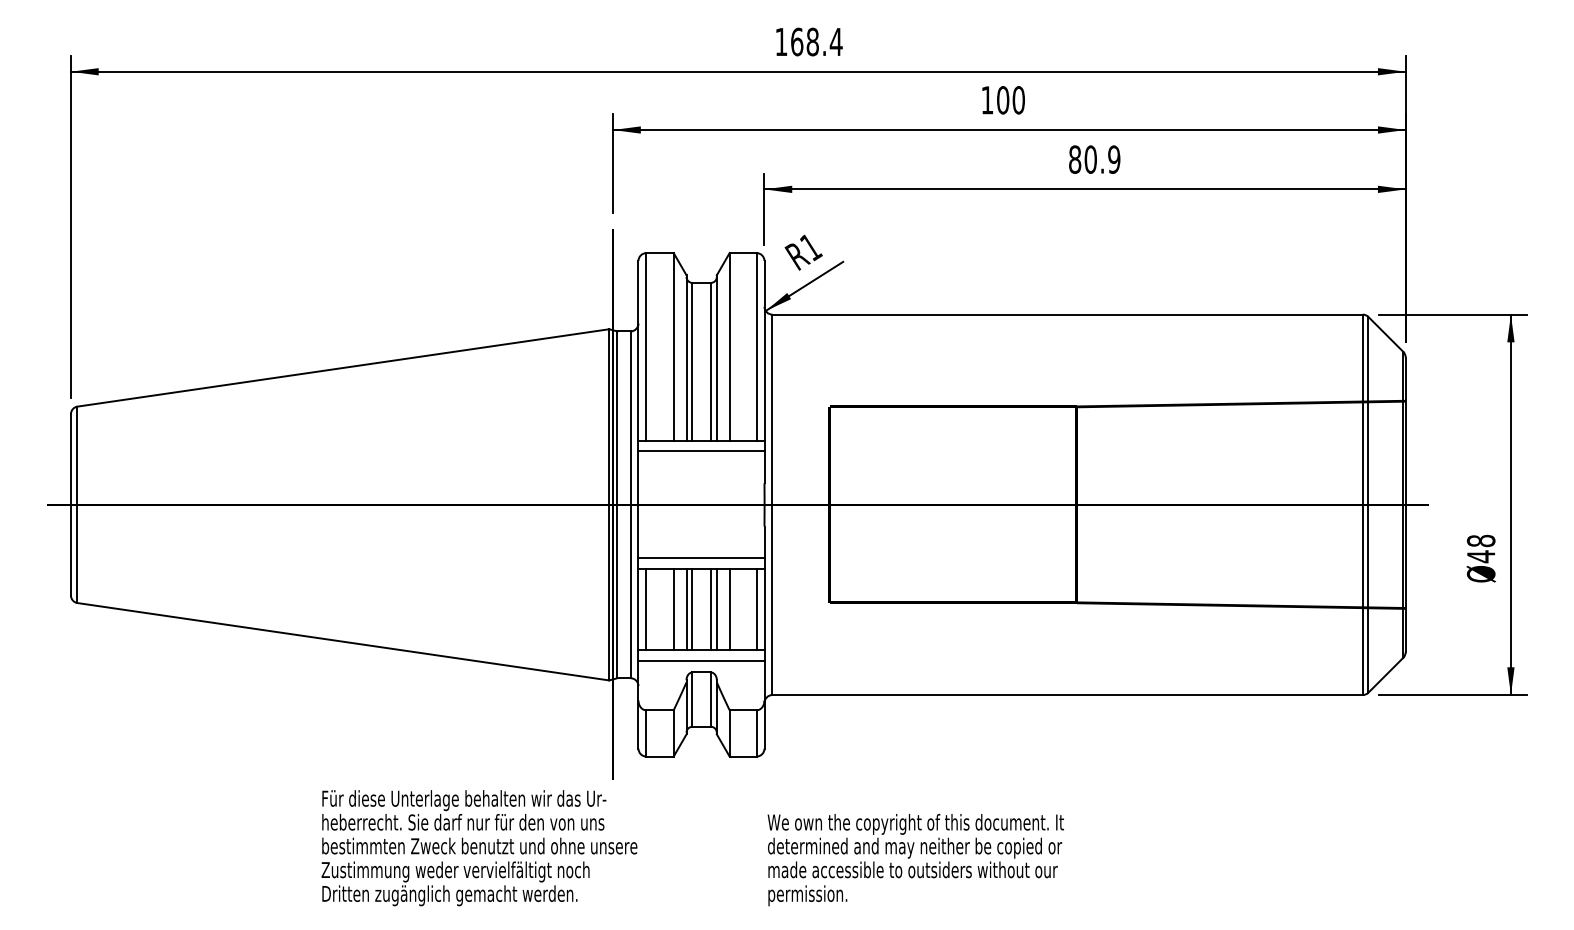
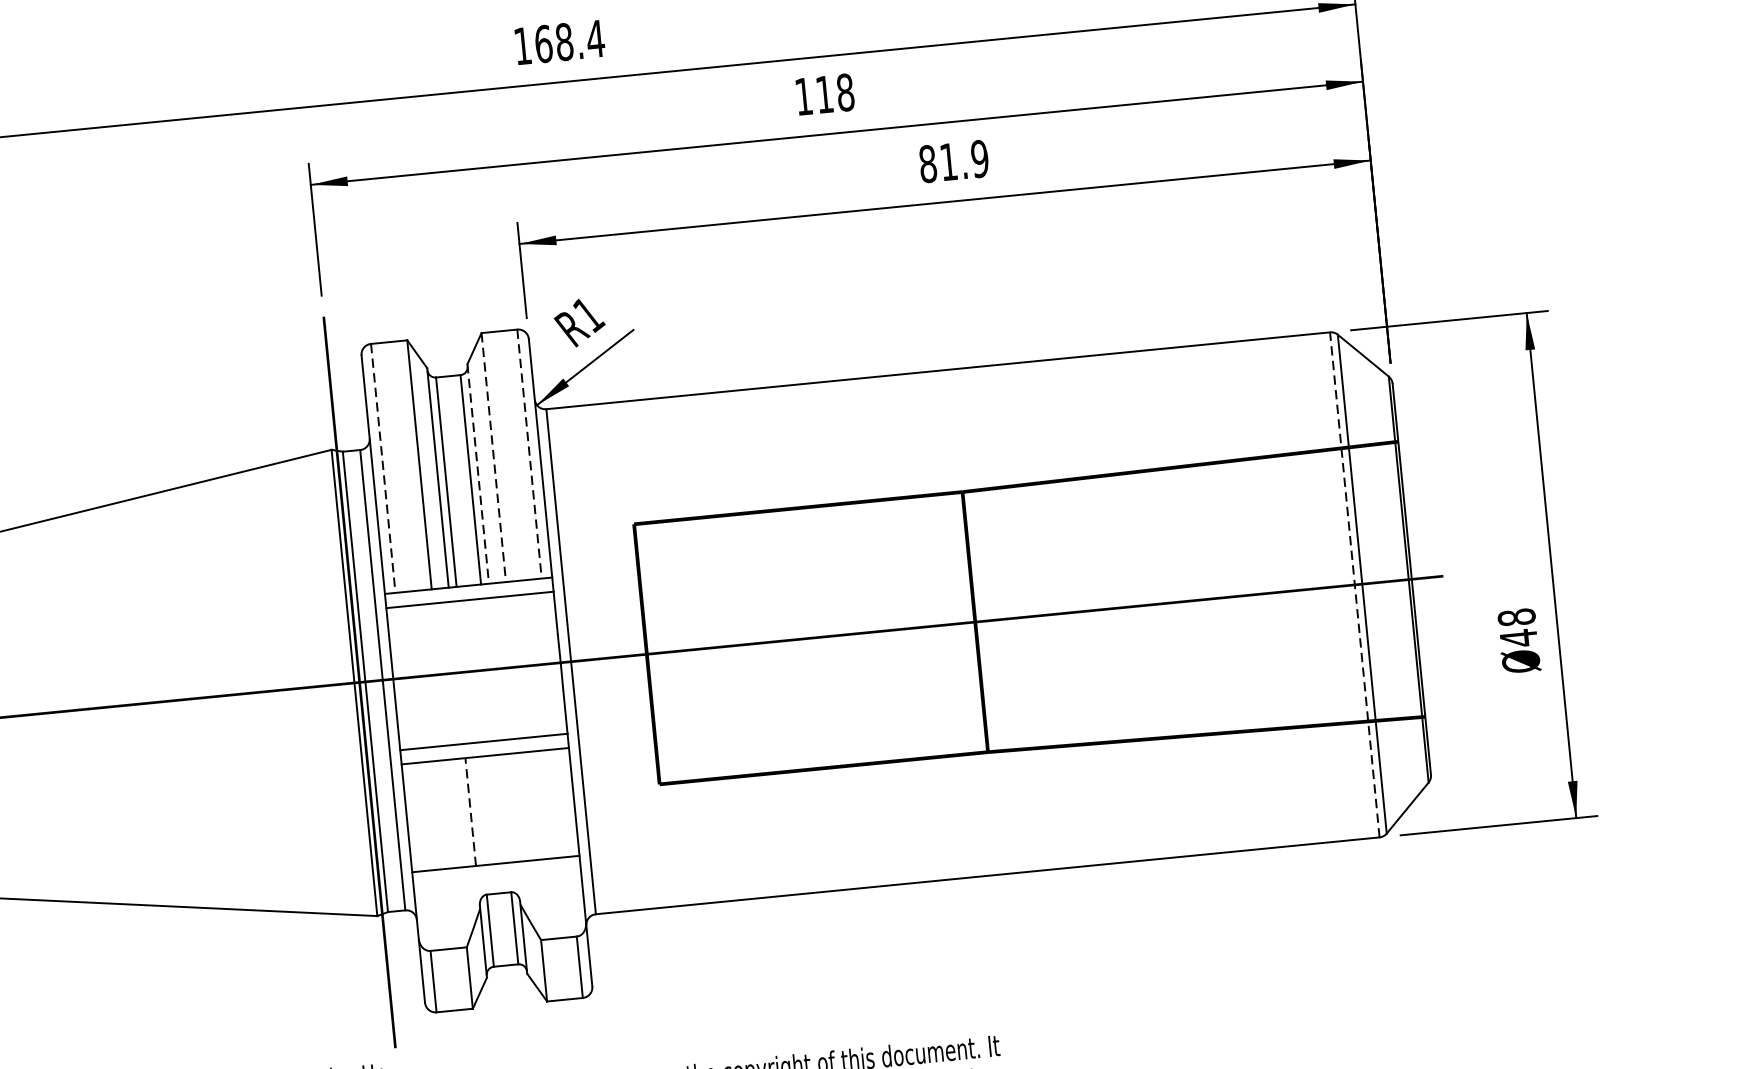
text: (1010, 100) -> (834, 93), 100 -> 118
text: (1090, 159) -> (948, 161), 80.9 -> 81.9
line: (646, 346) -> (383, 467), solid -> dashed
line: (729, 346) -> (493, 457), solid -> dashed
line: (756, 346) -> (529, 453), solid -> dashed
line: (716, 357) -> (477, 473), solid -> dashed
line: (1362, 504) -> (1354, 584), solid -> dashed
line: (646, 609) -> (417, 817), removed
line: (673, 609) -> (453, 813), removed
line: (686, 609) -> (470, 811), solid -> dashed
line: (692, 609) -> (478, 811), removed
line: (710, 609) -> (502, 808), removed
line: (716, 609) -> (510, 807), removed
line: (729, 609) -> (527, 806), removed
line: (756, 609) -> (563, 802), removed
line: (701, 660) -> (497, 877), removed

